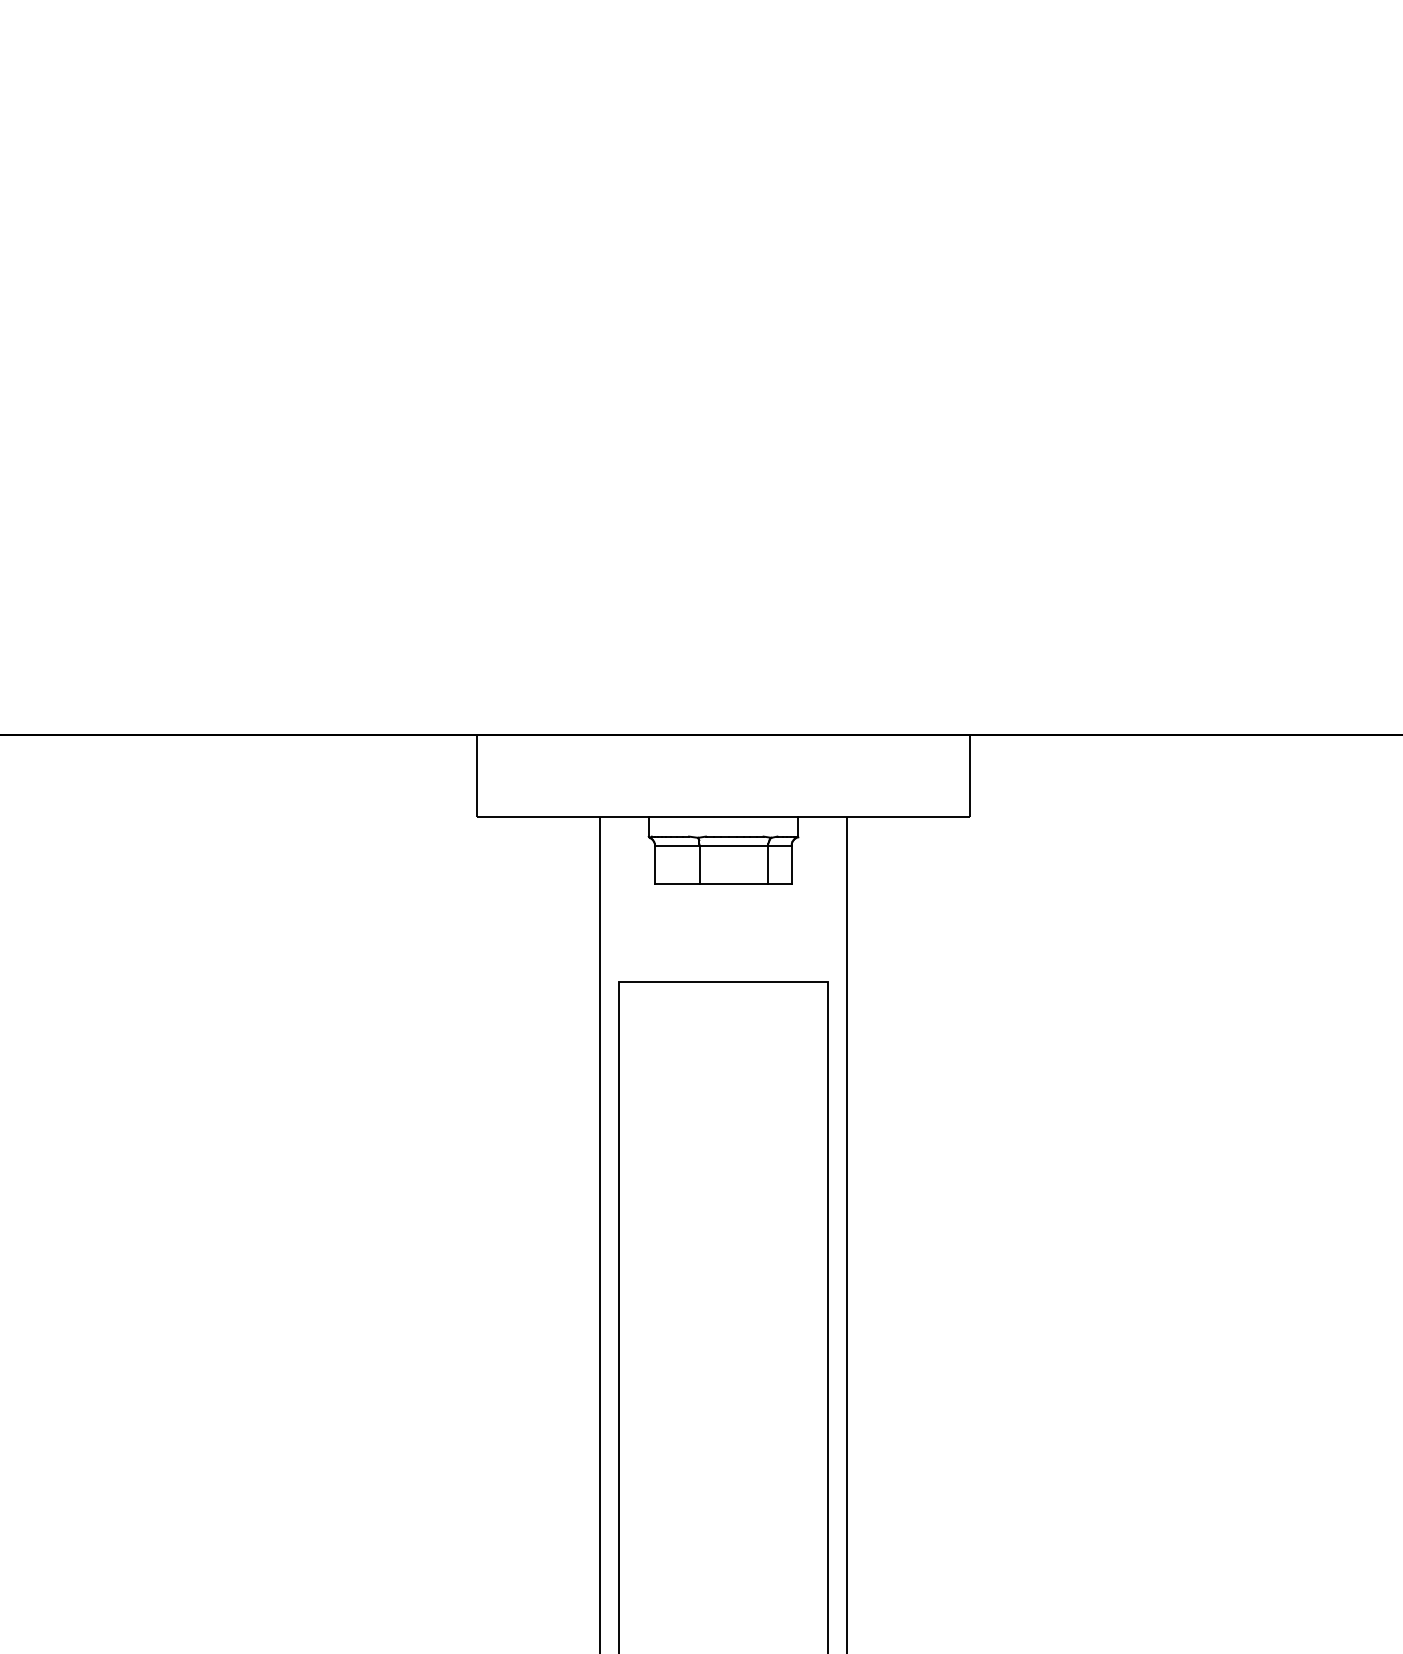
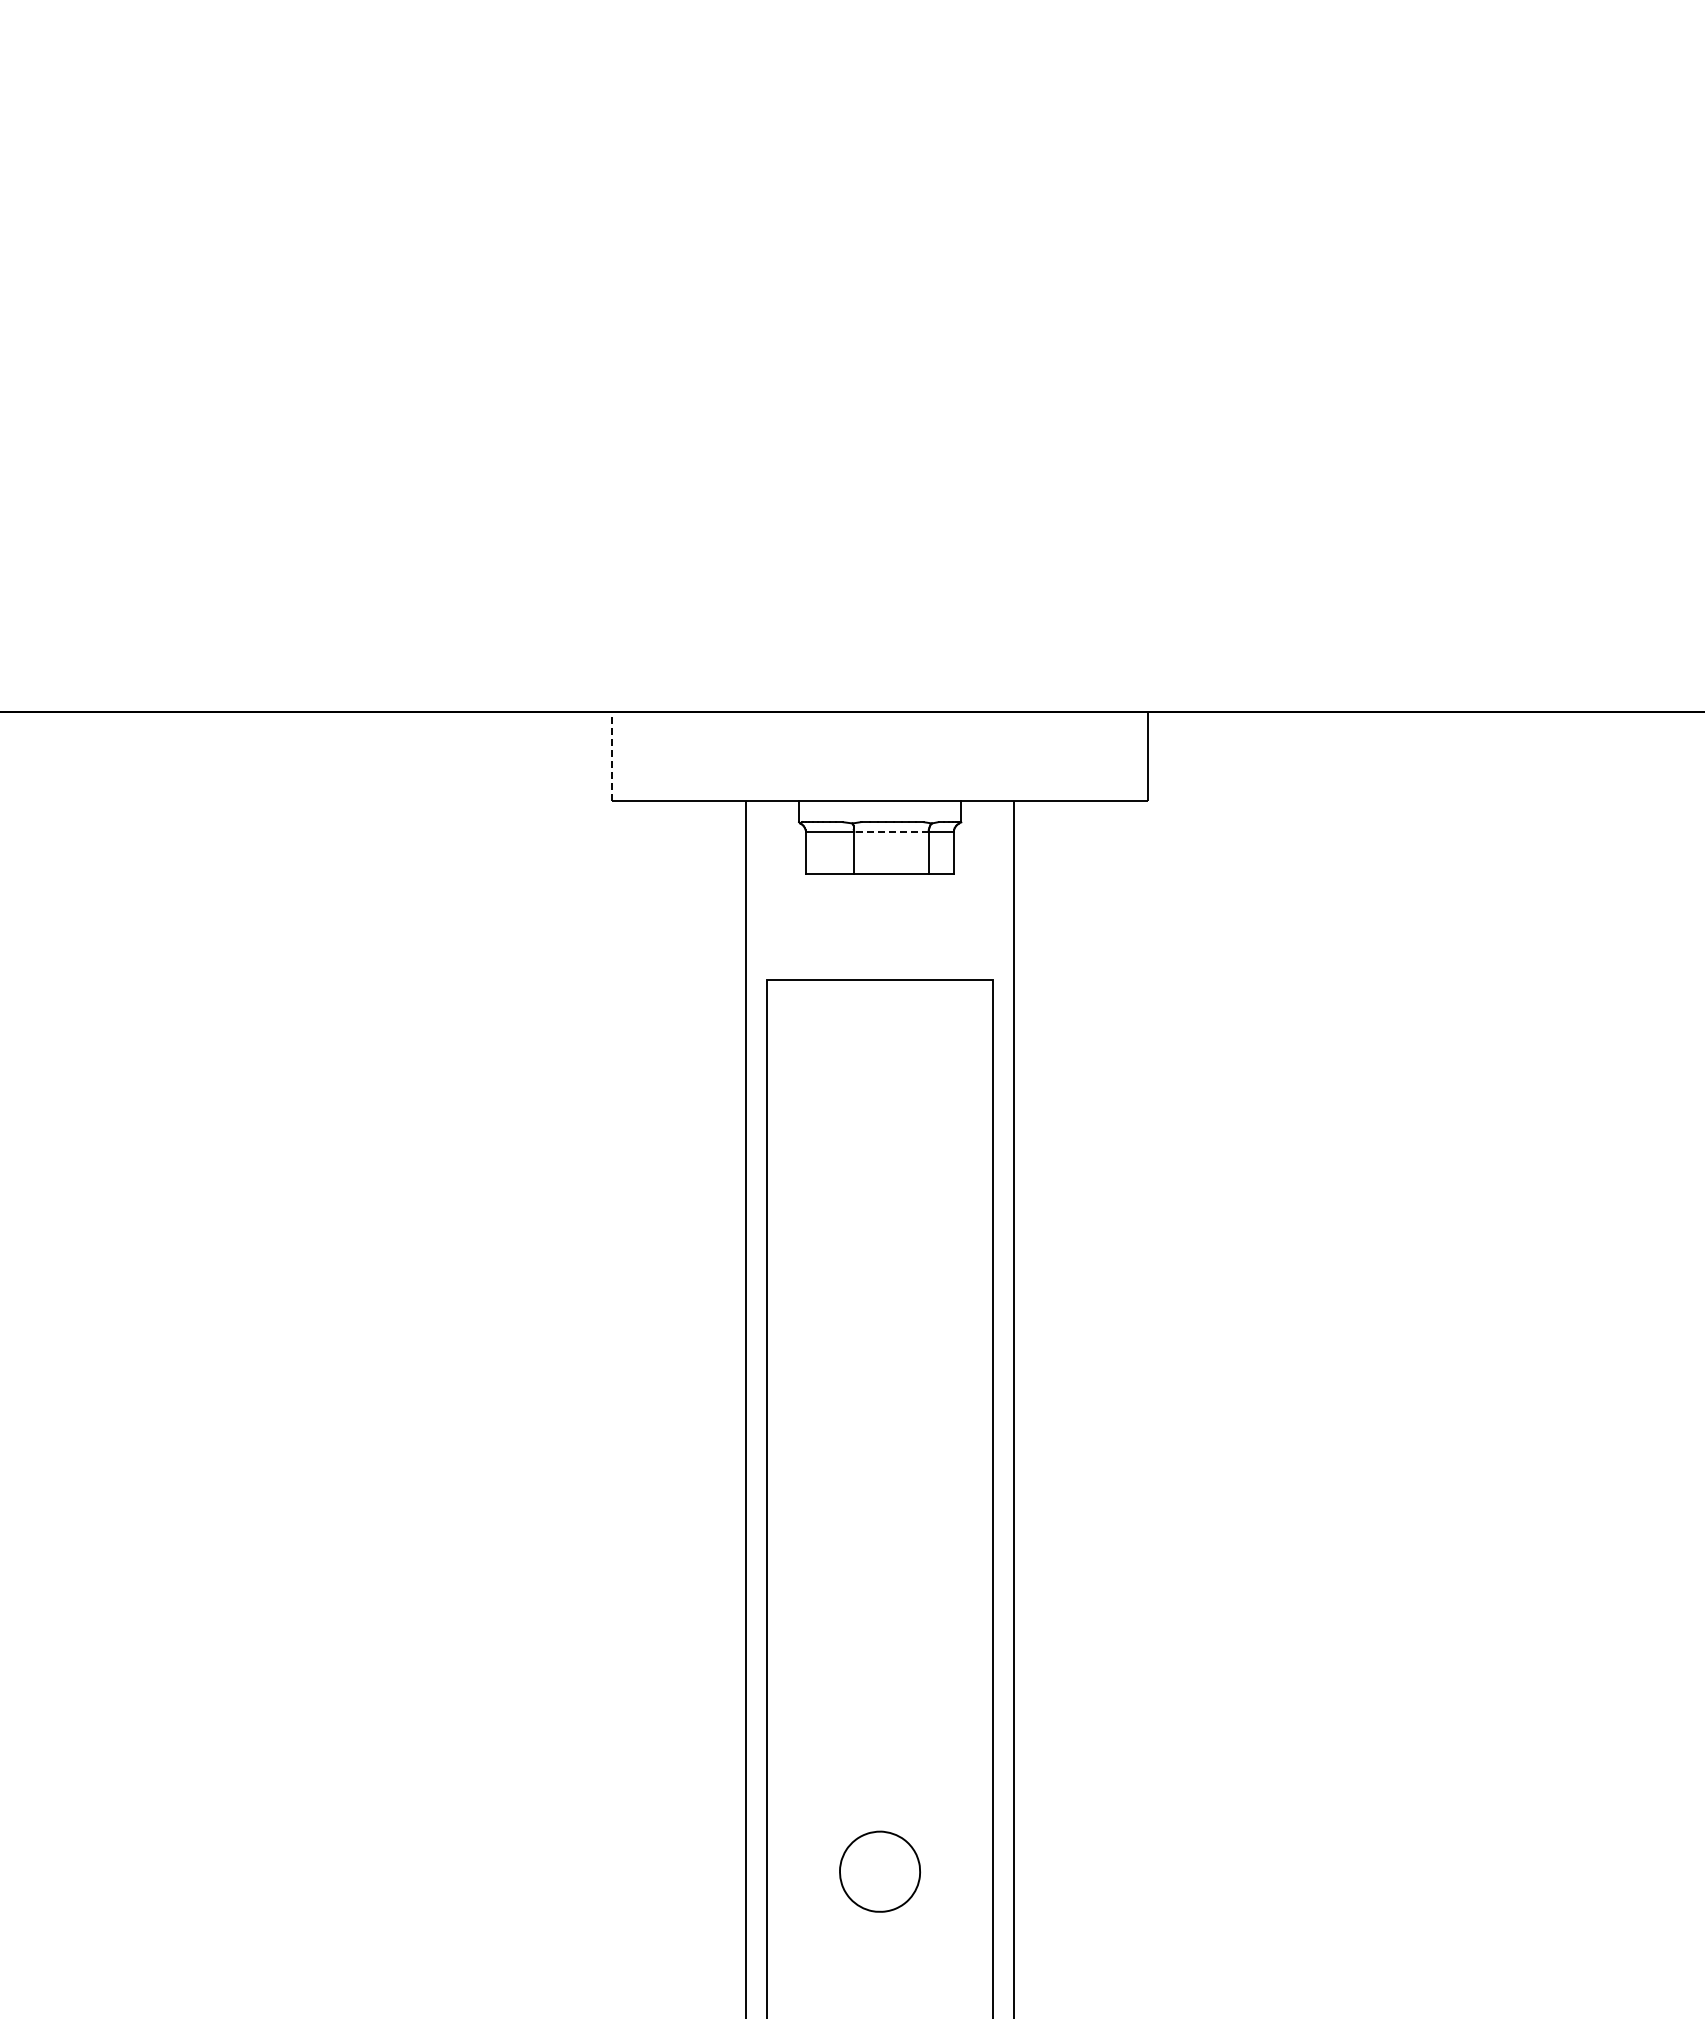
line: (476, 776) -> (612, 756), solid -> dashed
line: (734, 845) -> (891, 831), solid -> dashed

